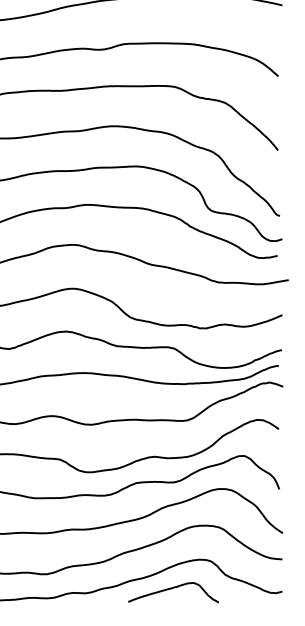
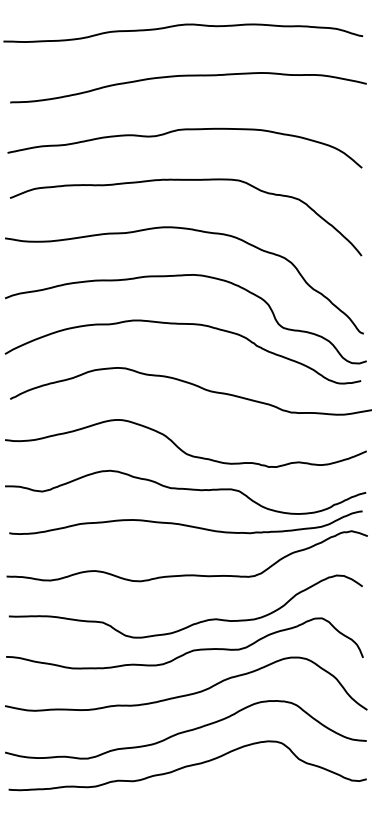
curve: (171, 589) -> (235, 776), removed

